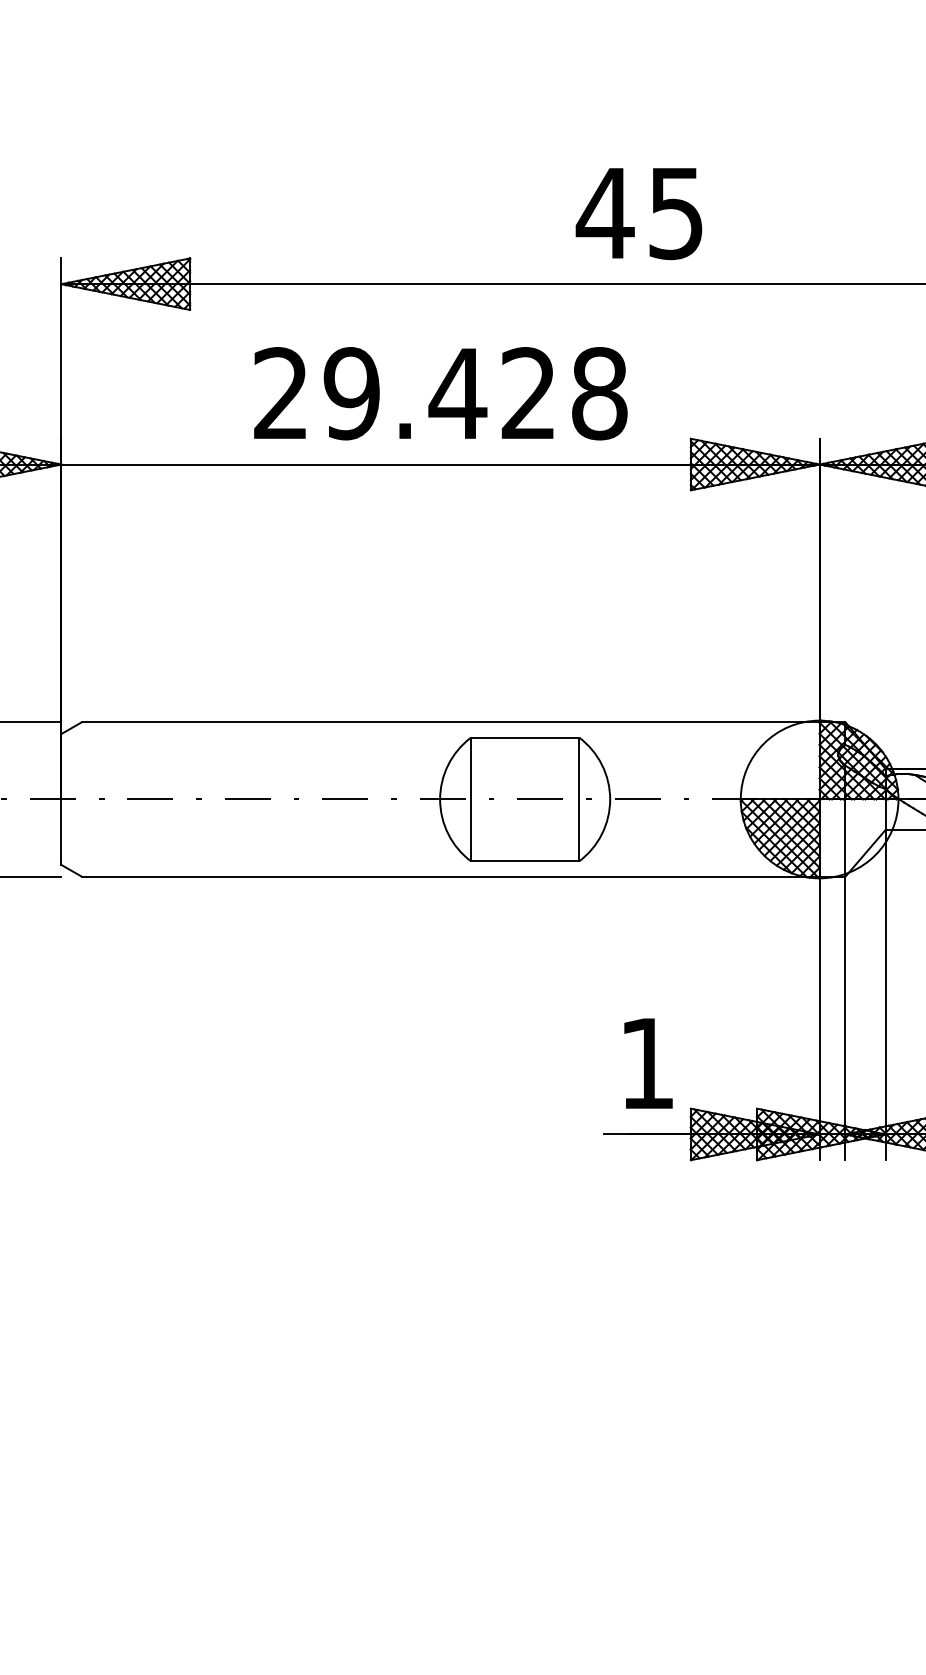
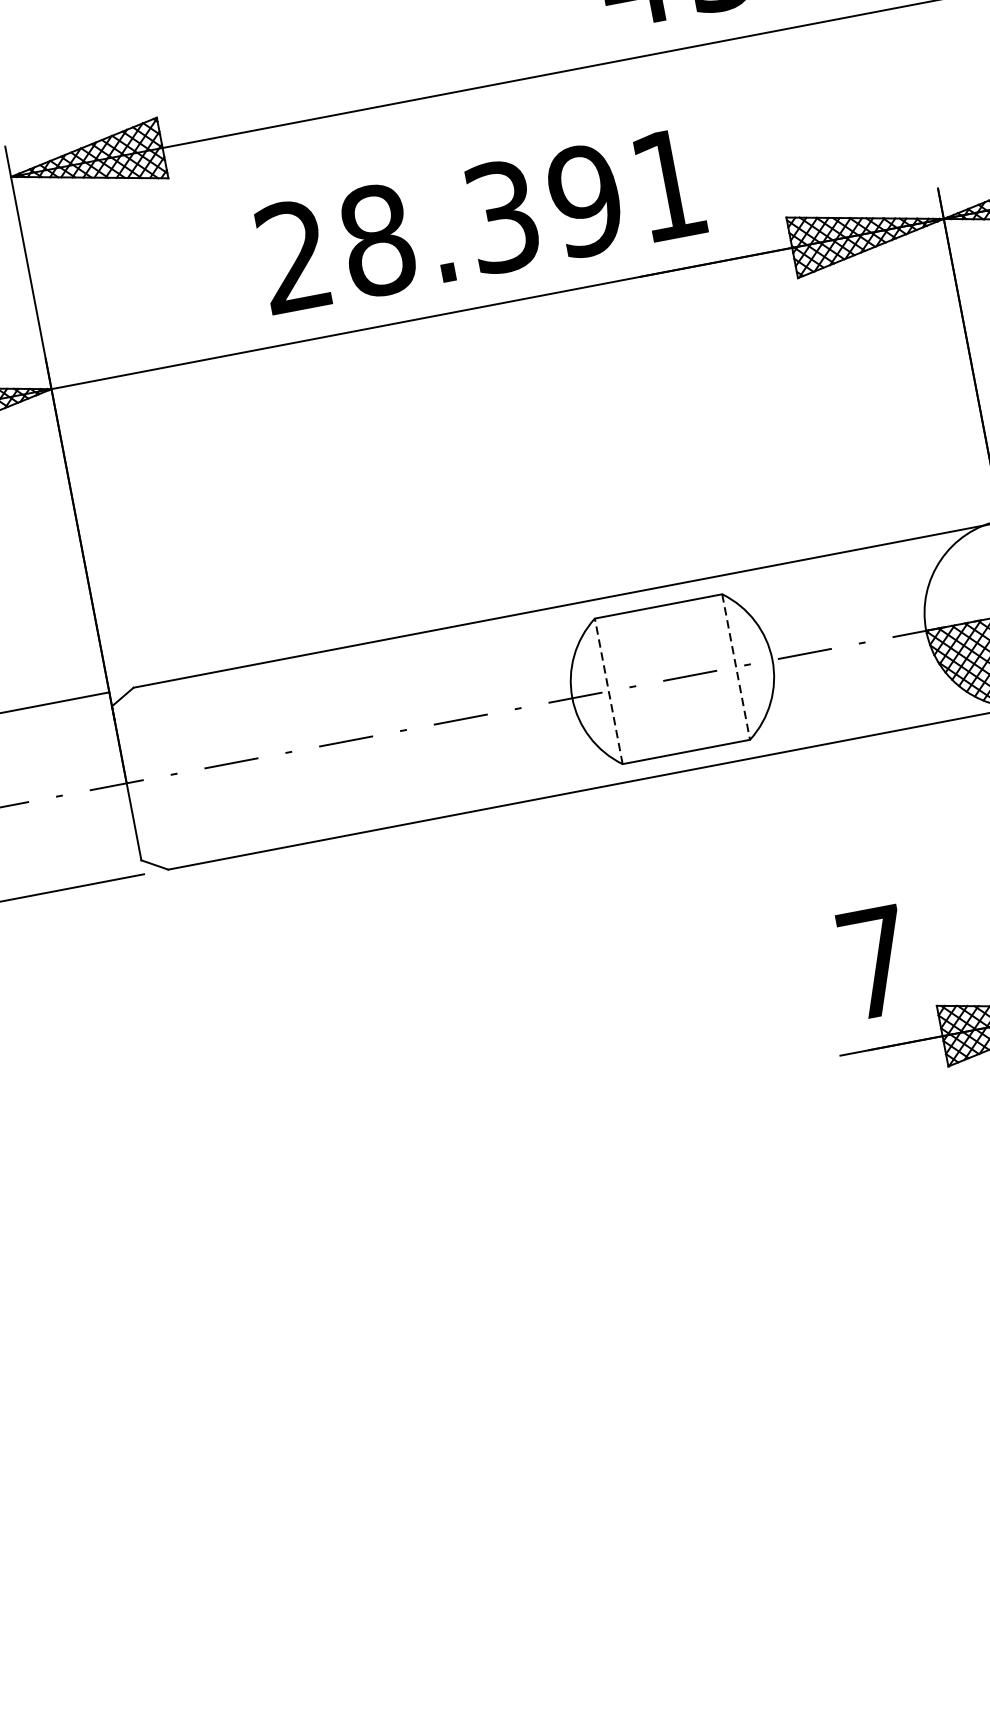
text: (475, 393) -> (522, 212), 29.428 -> 28.391
line: (471, 799) -> (609, 691), solid -> dashed
line: (579, 799) -> (736, 667), solid -> dashed
text: (647, 1063) -> (875, 962), 1 -> 7

